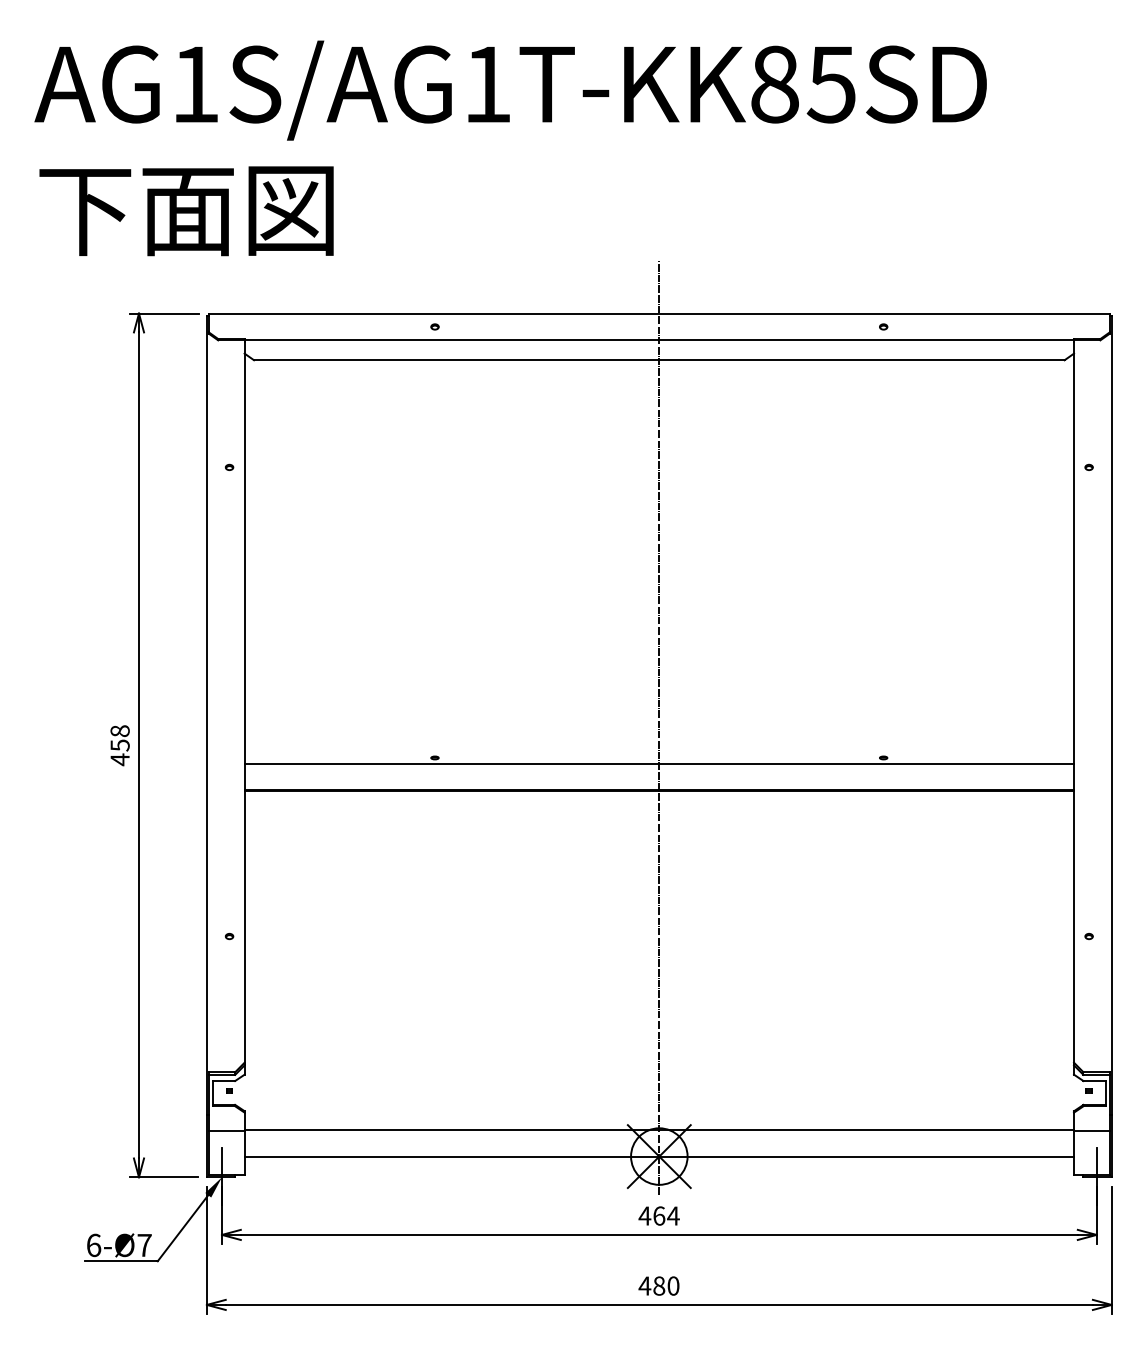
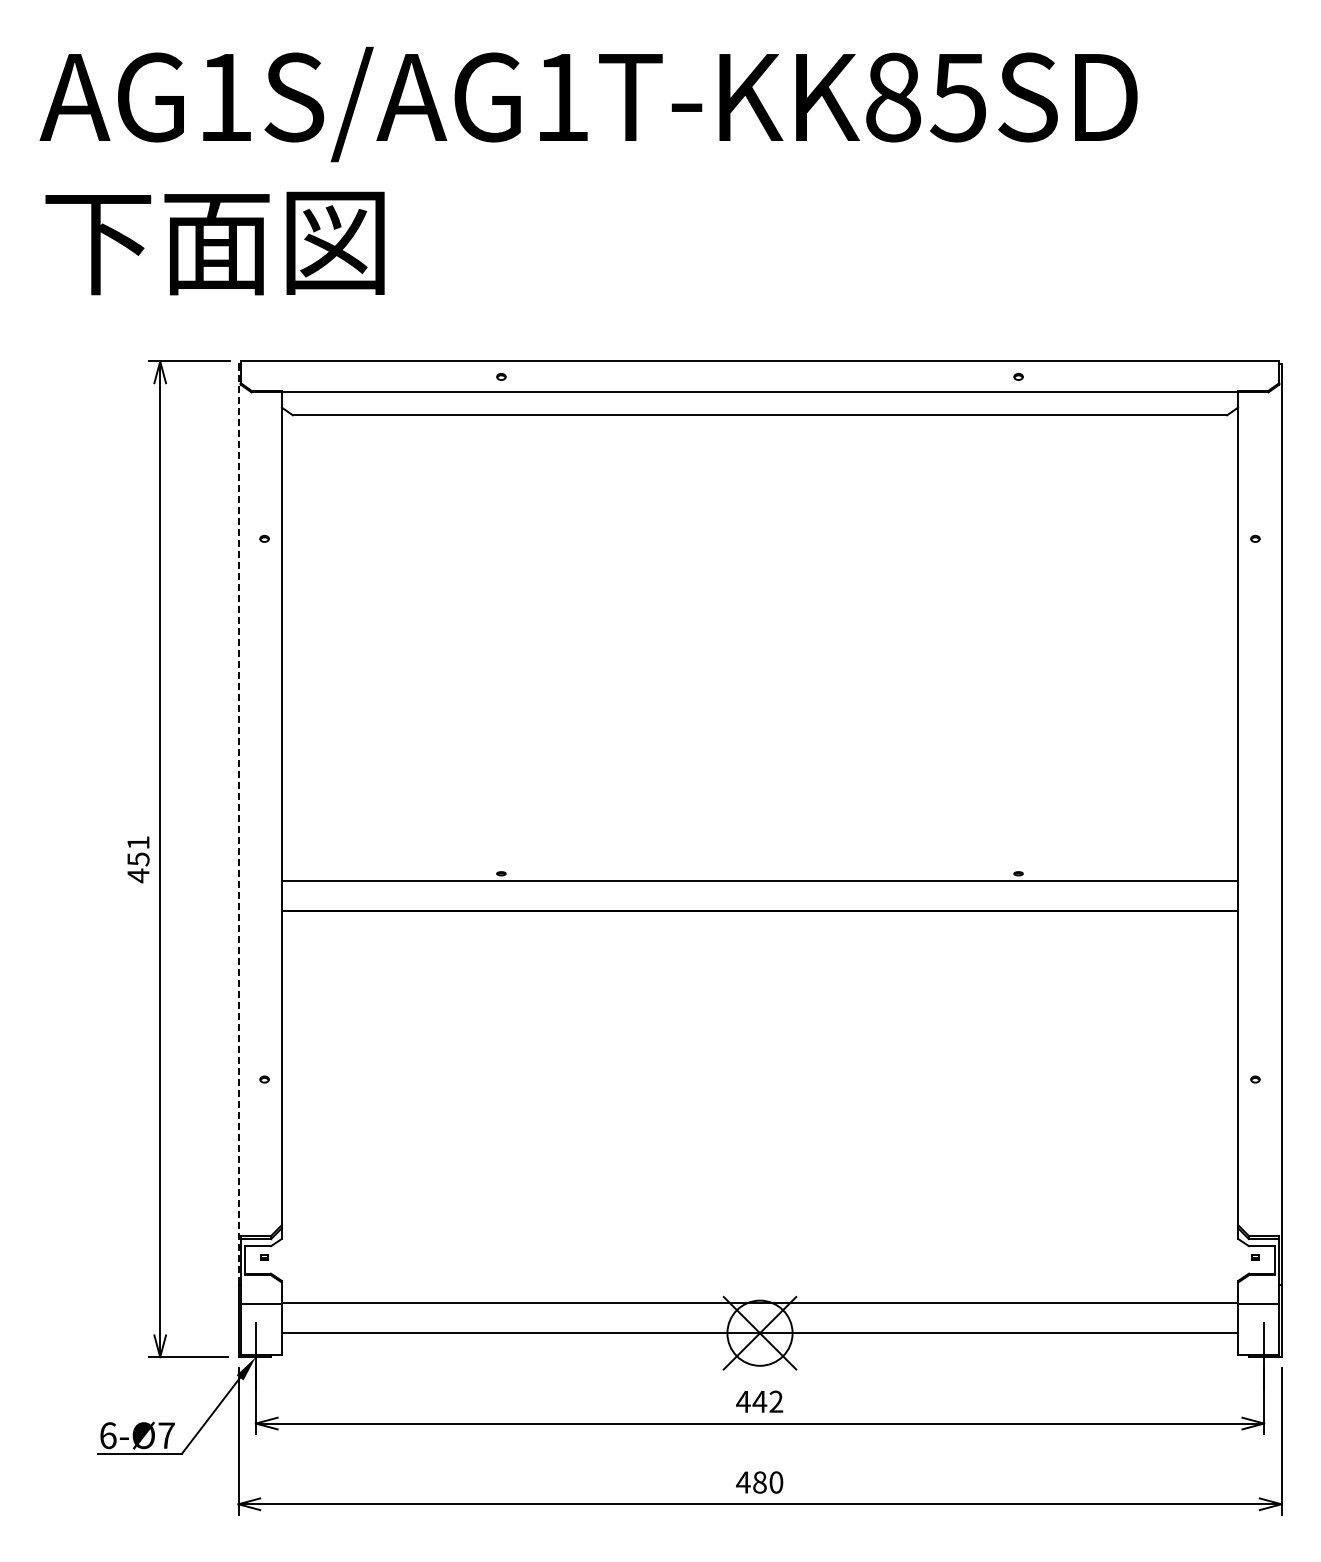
line: (206, 715) -> (238, 824), solid -> dashed
line: (659, 728) -> (760, 839), removed
text: (120, 730) -> (138, 842), 458 -> 451
text: (665, 1215) -> (767, 1401), 464 -> 442

